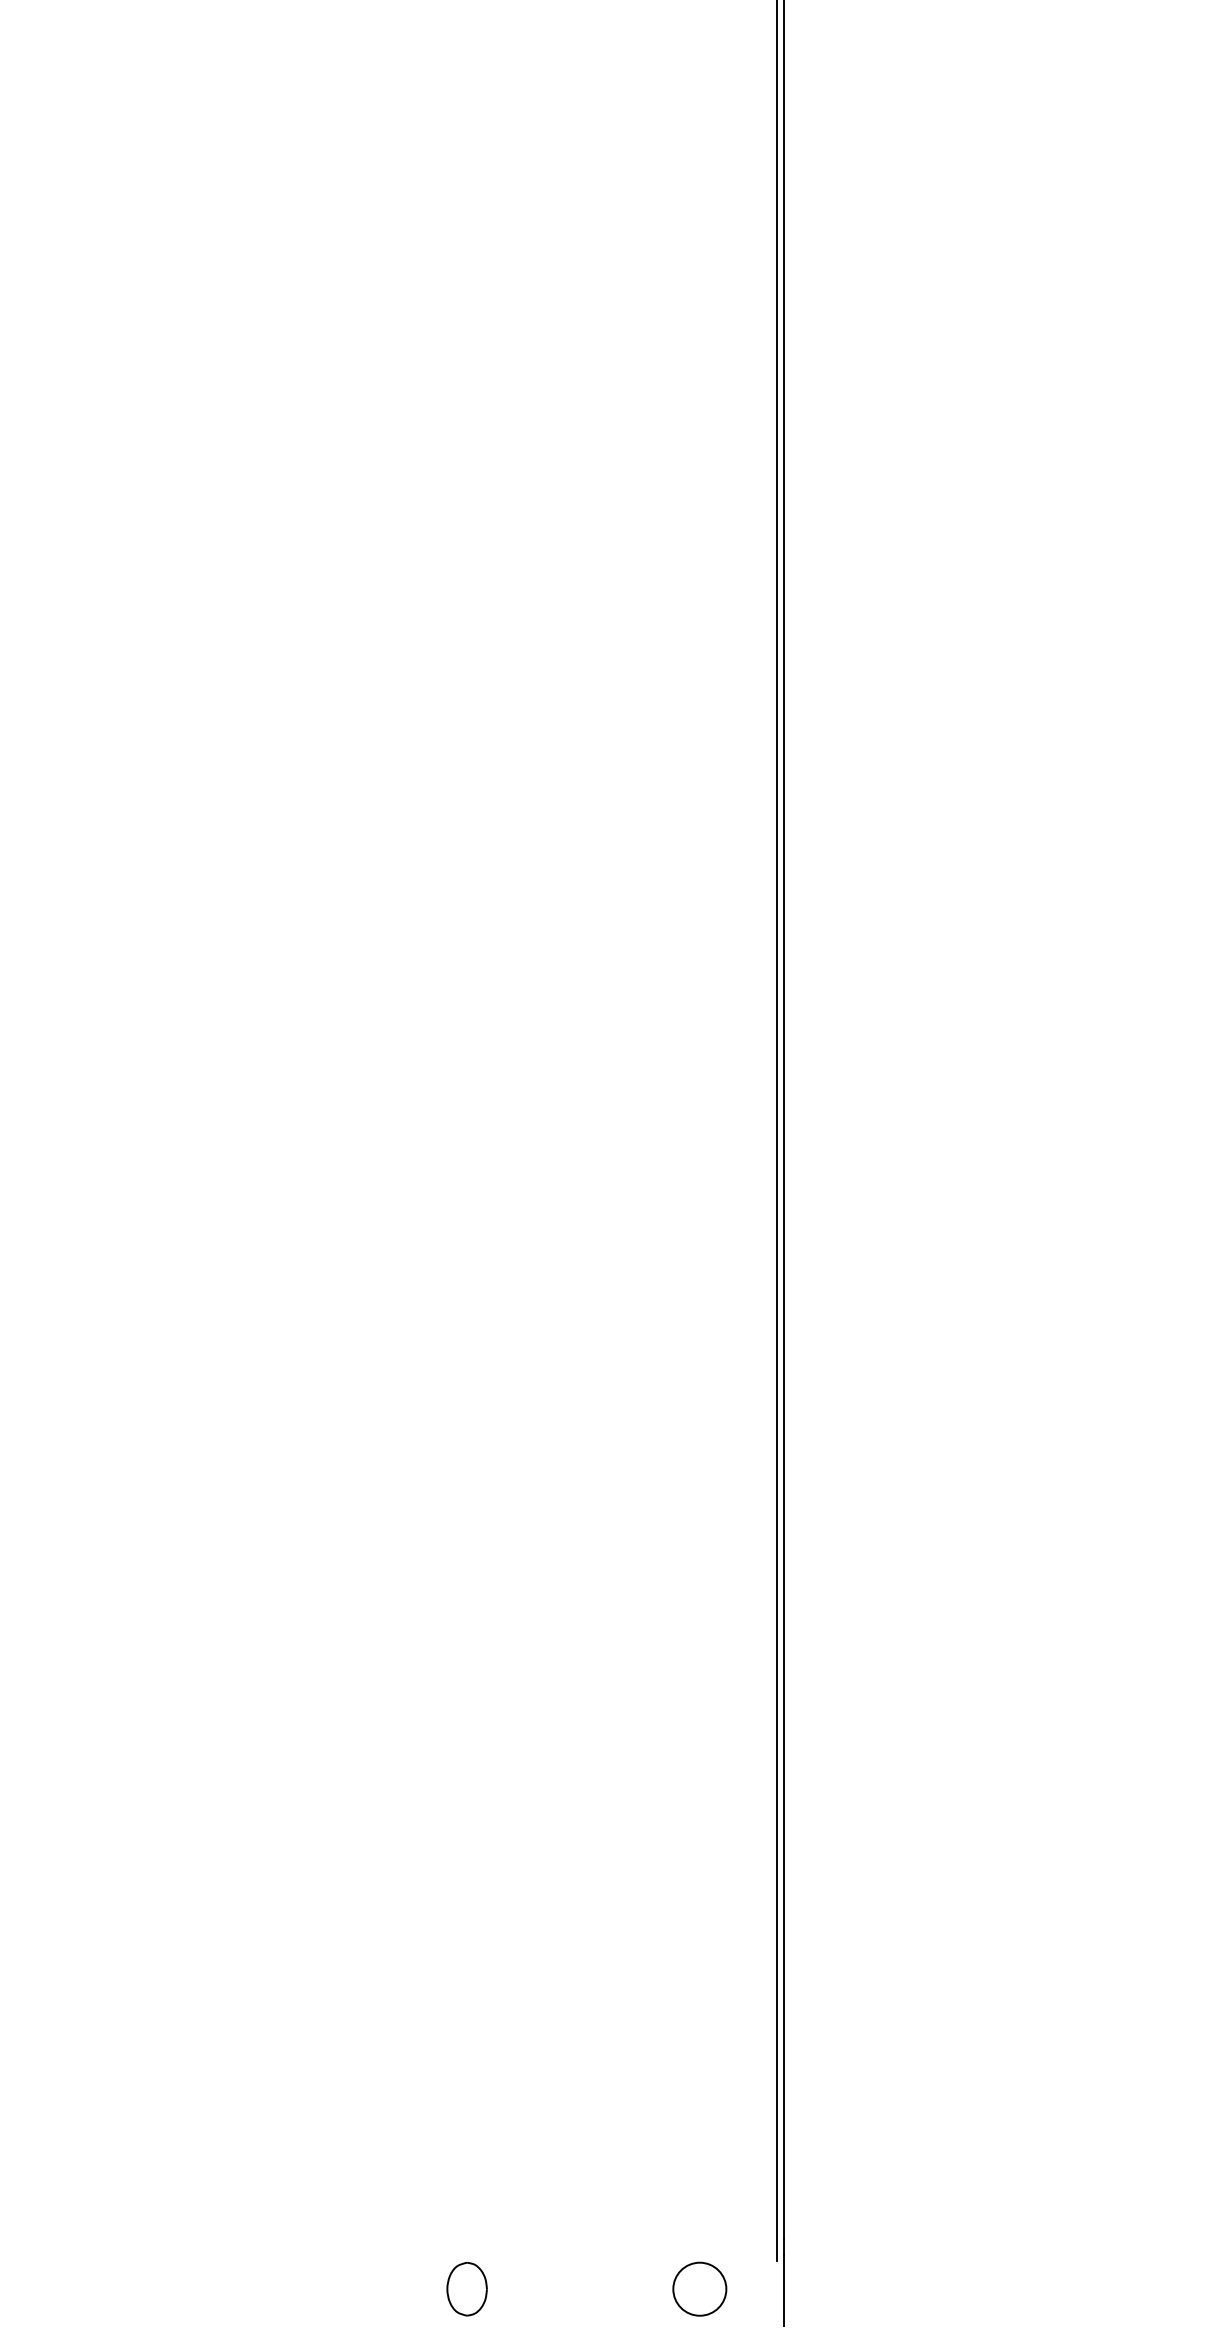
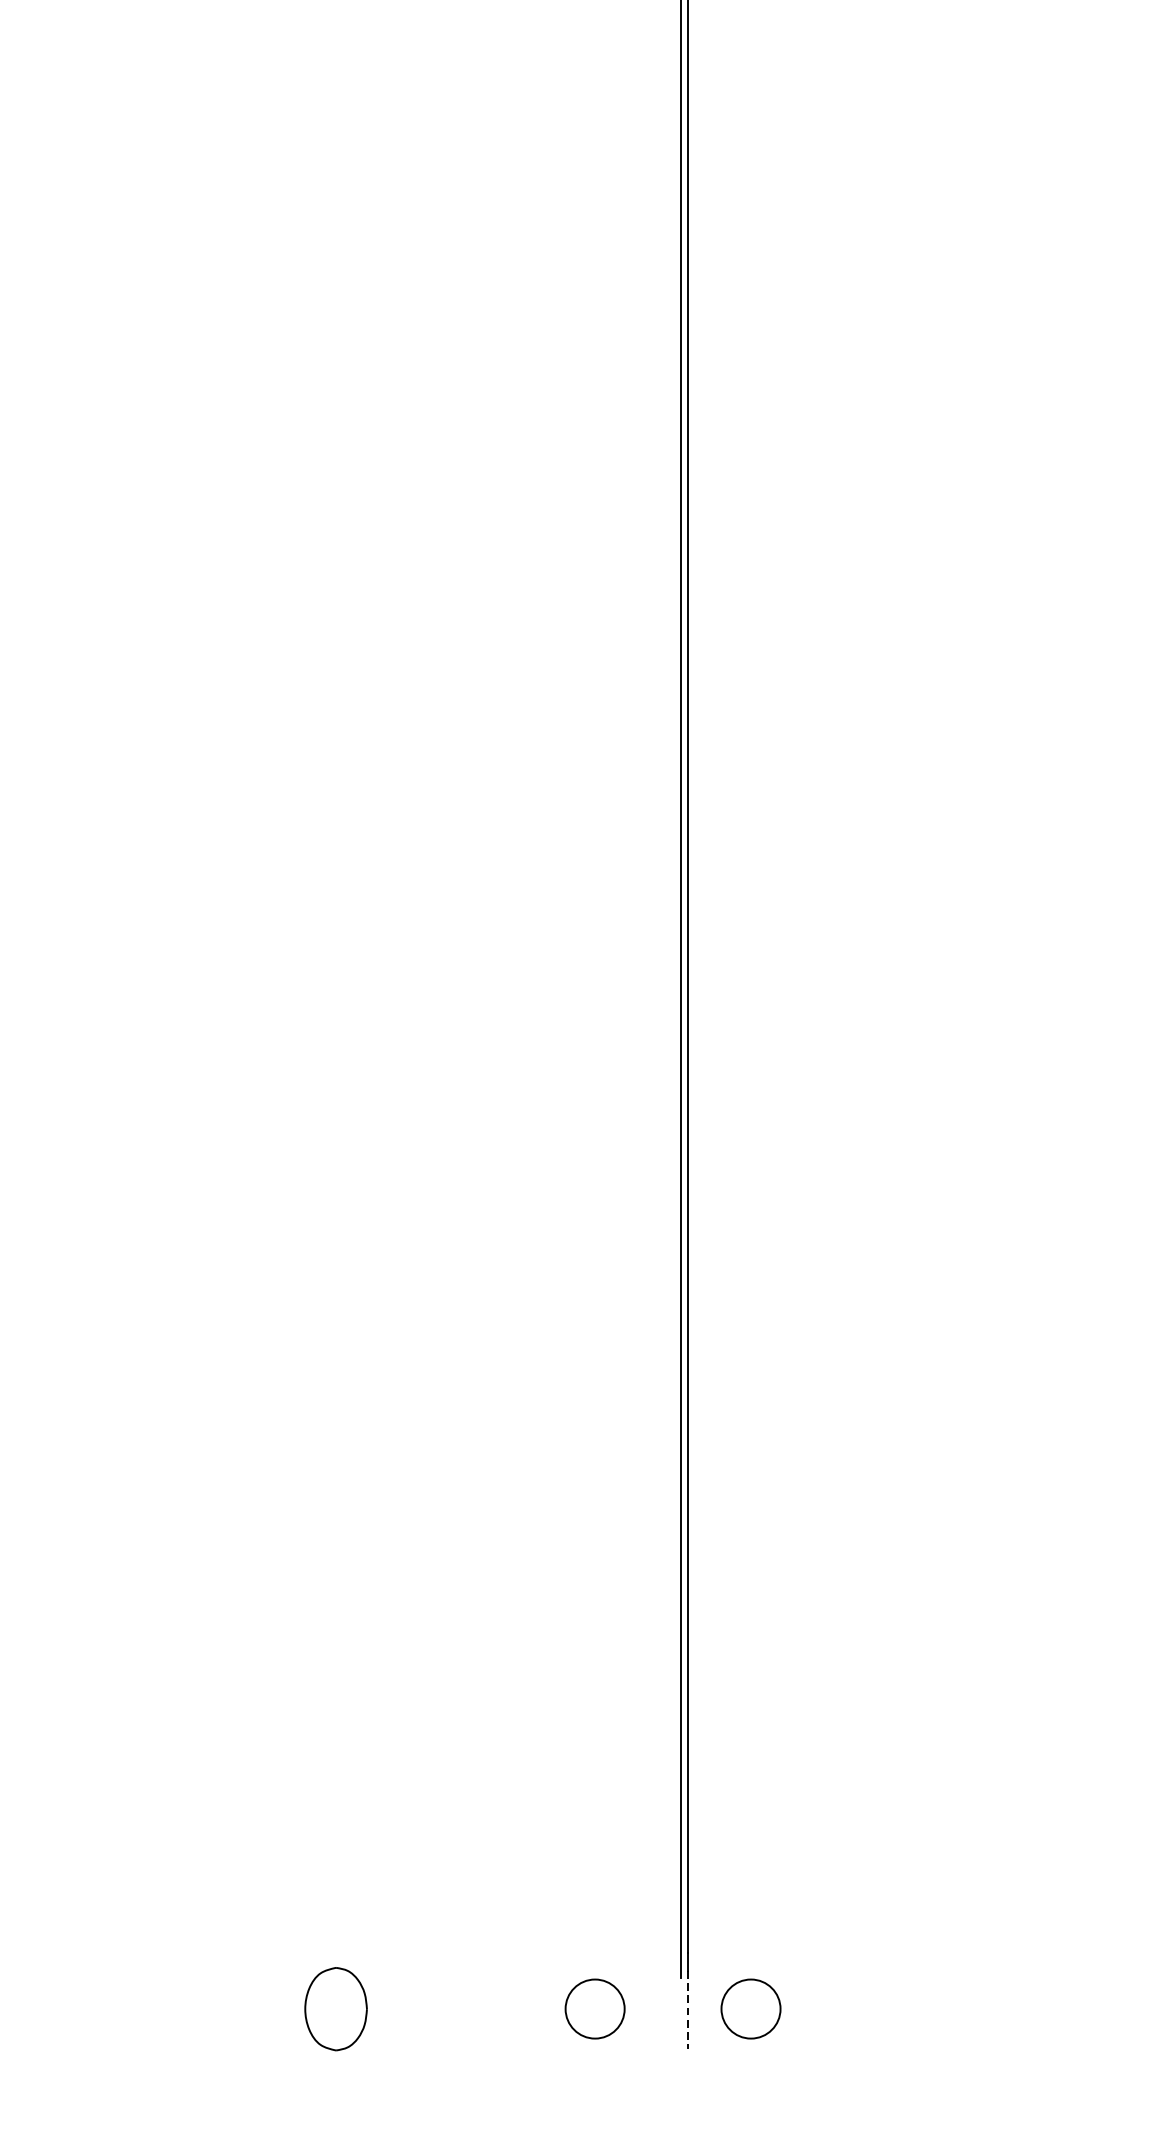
part: (466, 2288) -> (335, 2008), size x1.4
circle: (839, 2288) -> (750, 2008), added
line: (783, 2290) -> (688, 2010), solid -> dashed

